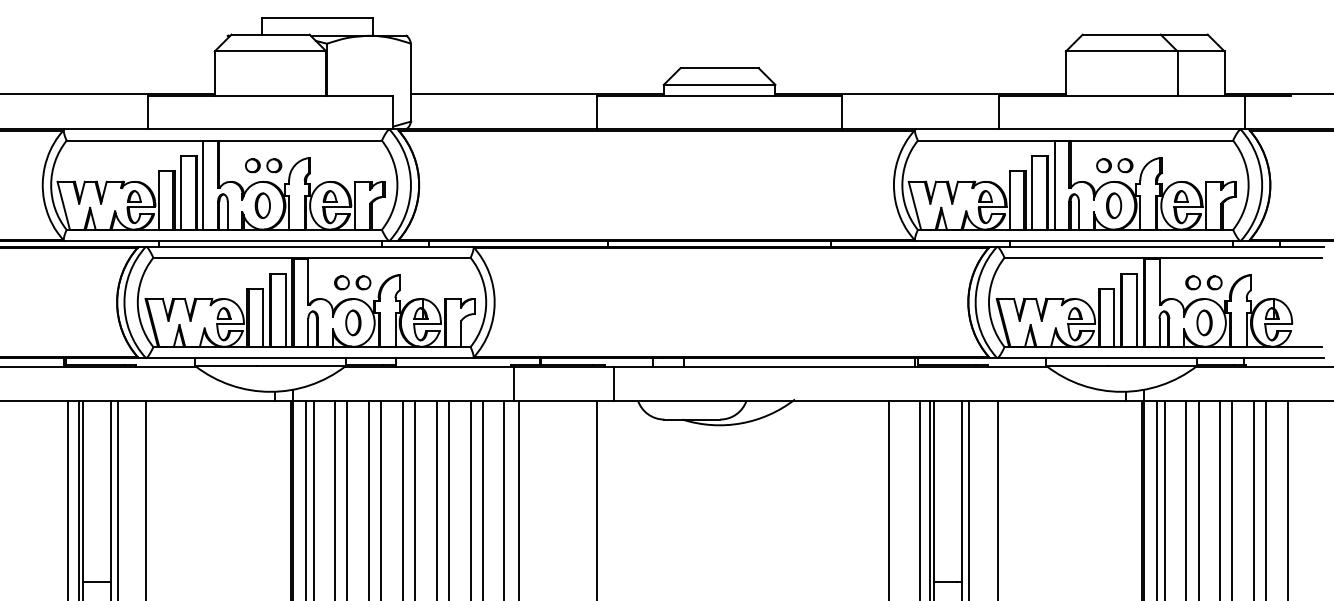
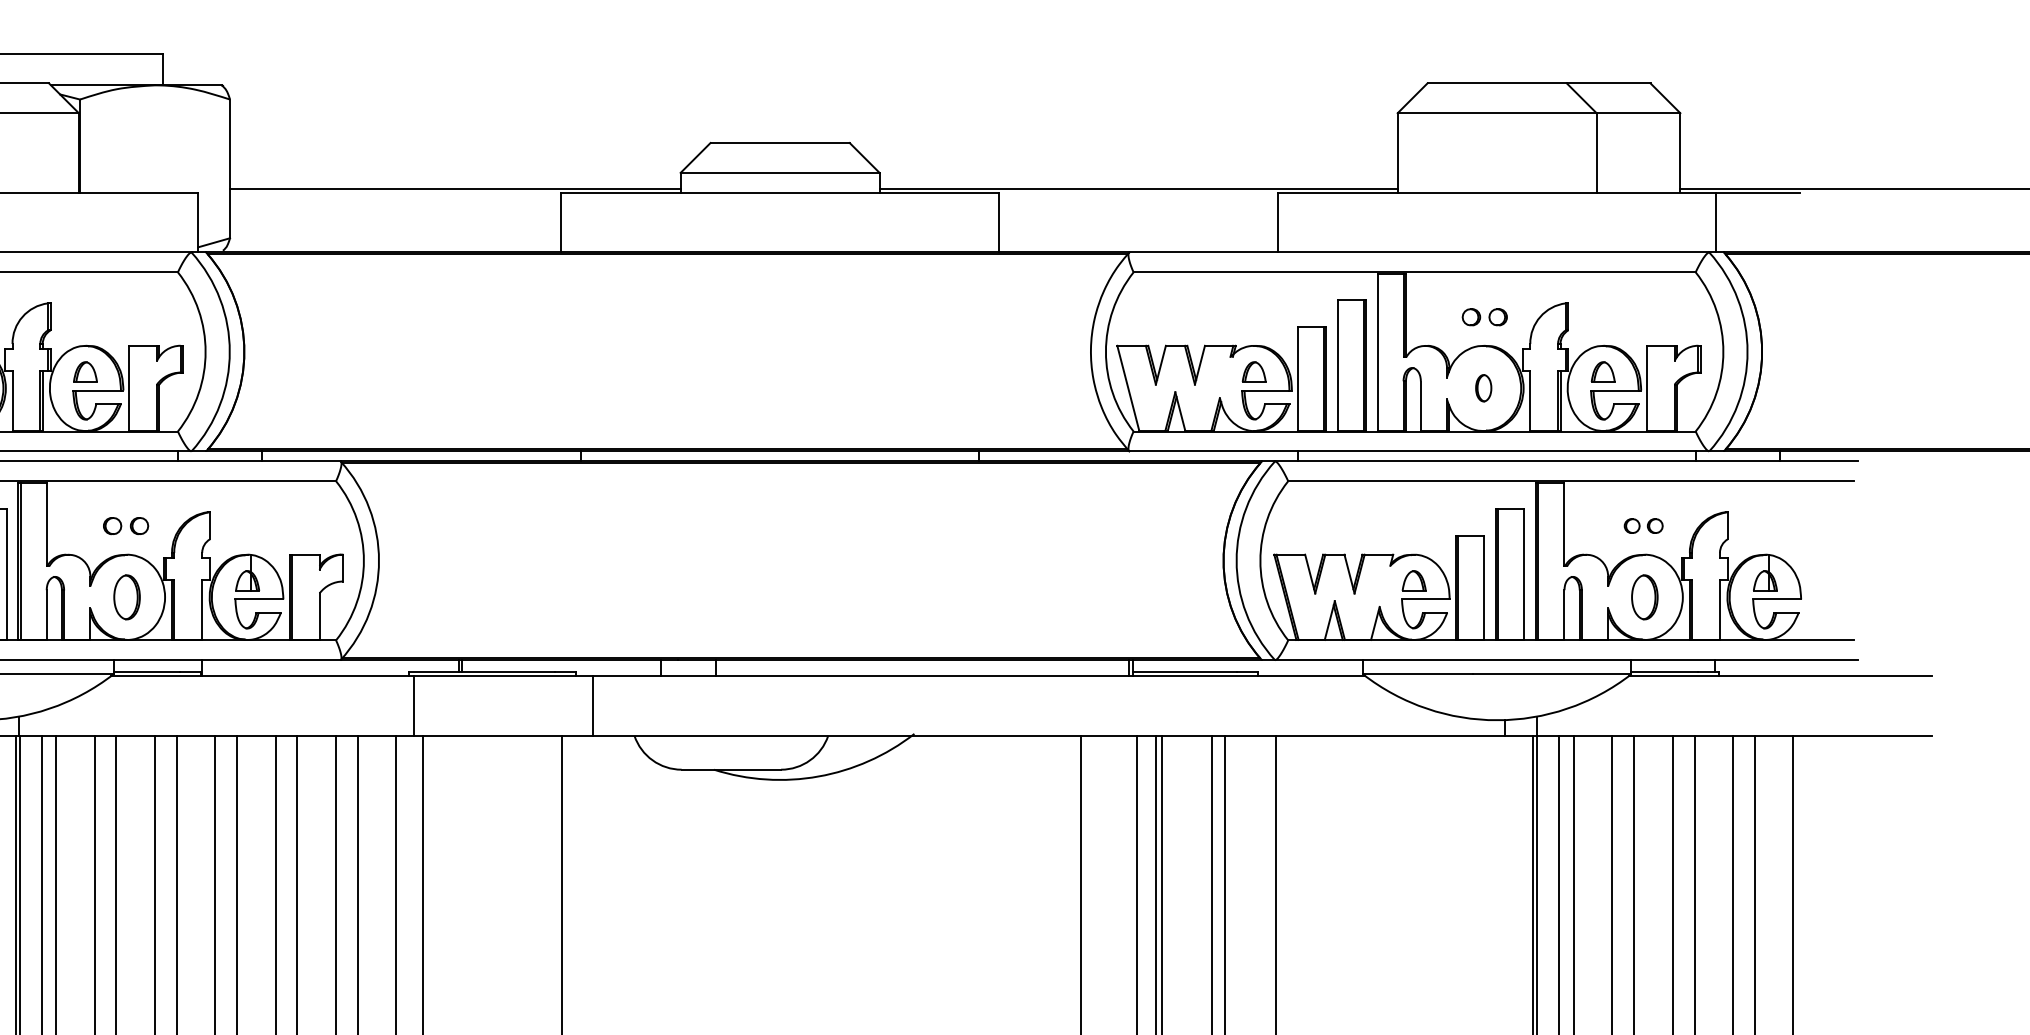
part: (1114, 165) -> (1484, 316), size x0.7
part: (1114, 205) -> (1484, 387), size x0.6
part: (352, 282) -> (125, 525), size x0.7
part: (1203, 282) -> (1642, 525), size x0.6

